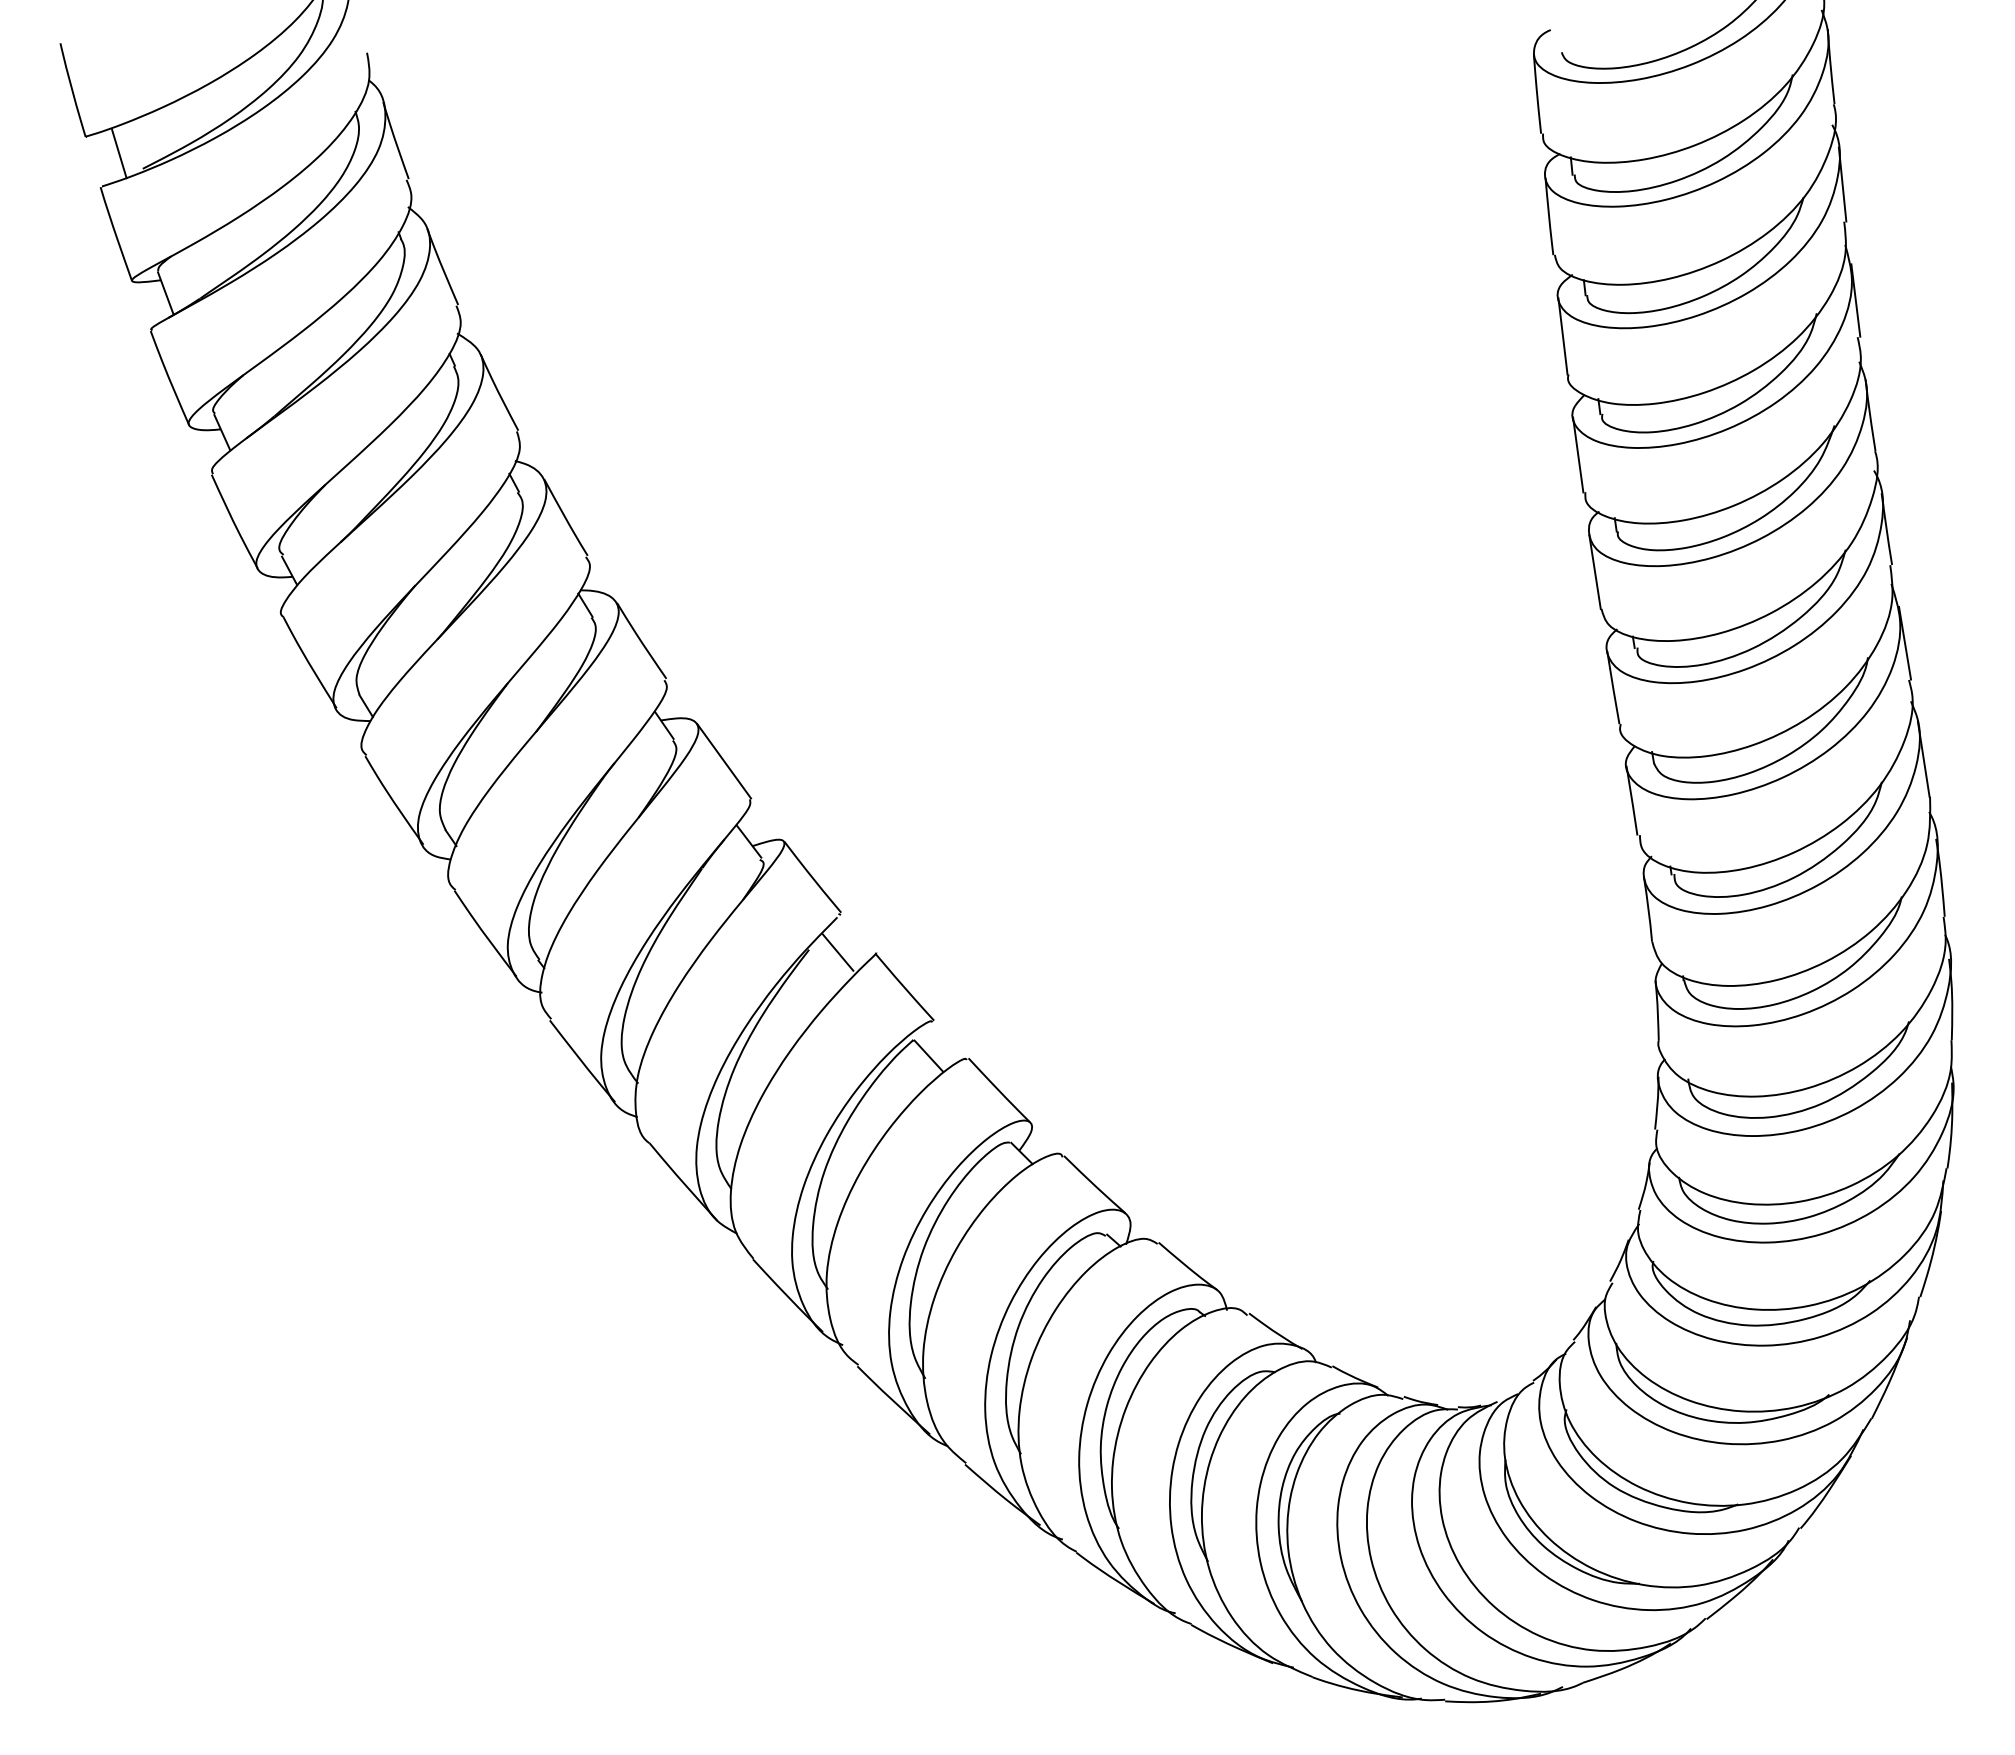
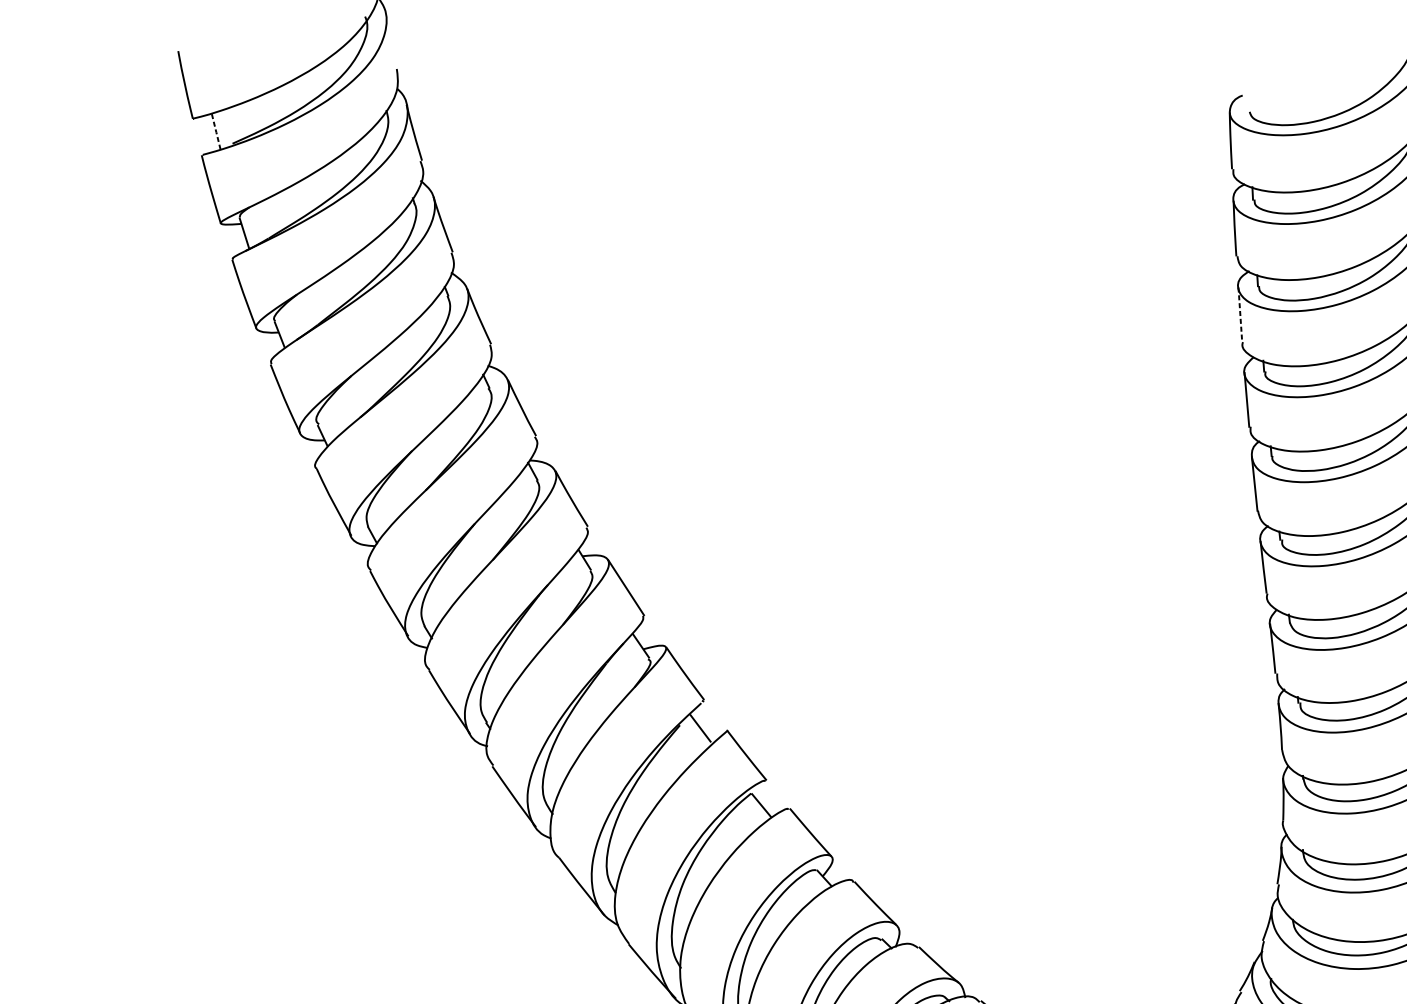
line: (119, 154) -> (216, 132), solid -> dashed
line: (1563, 337) -> (1240, 315), solid -> dashed

